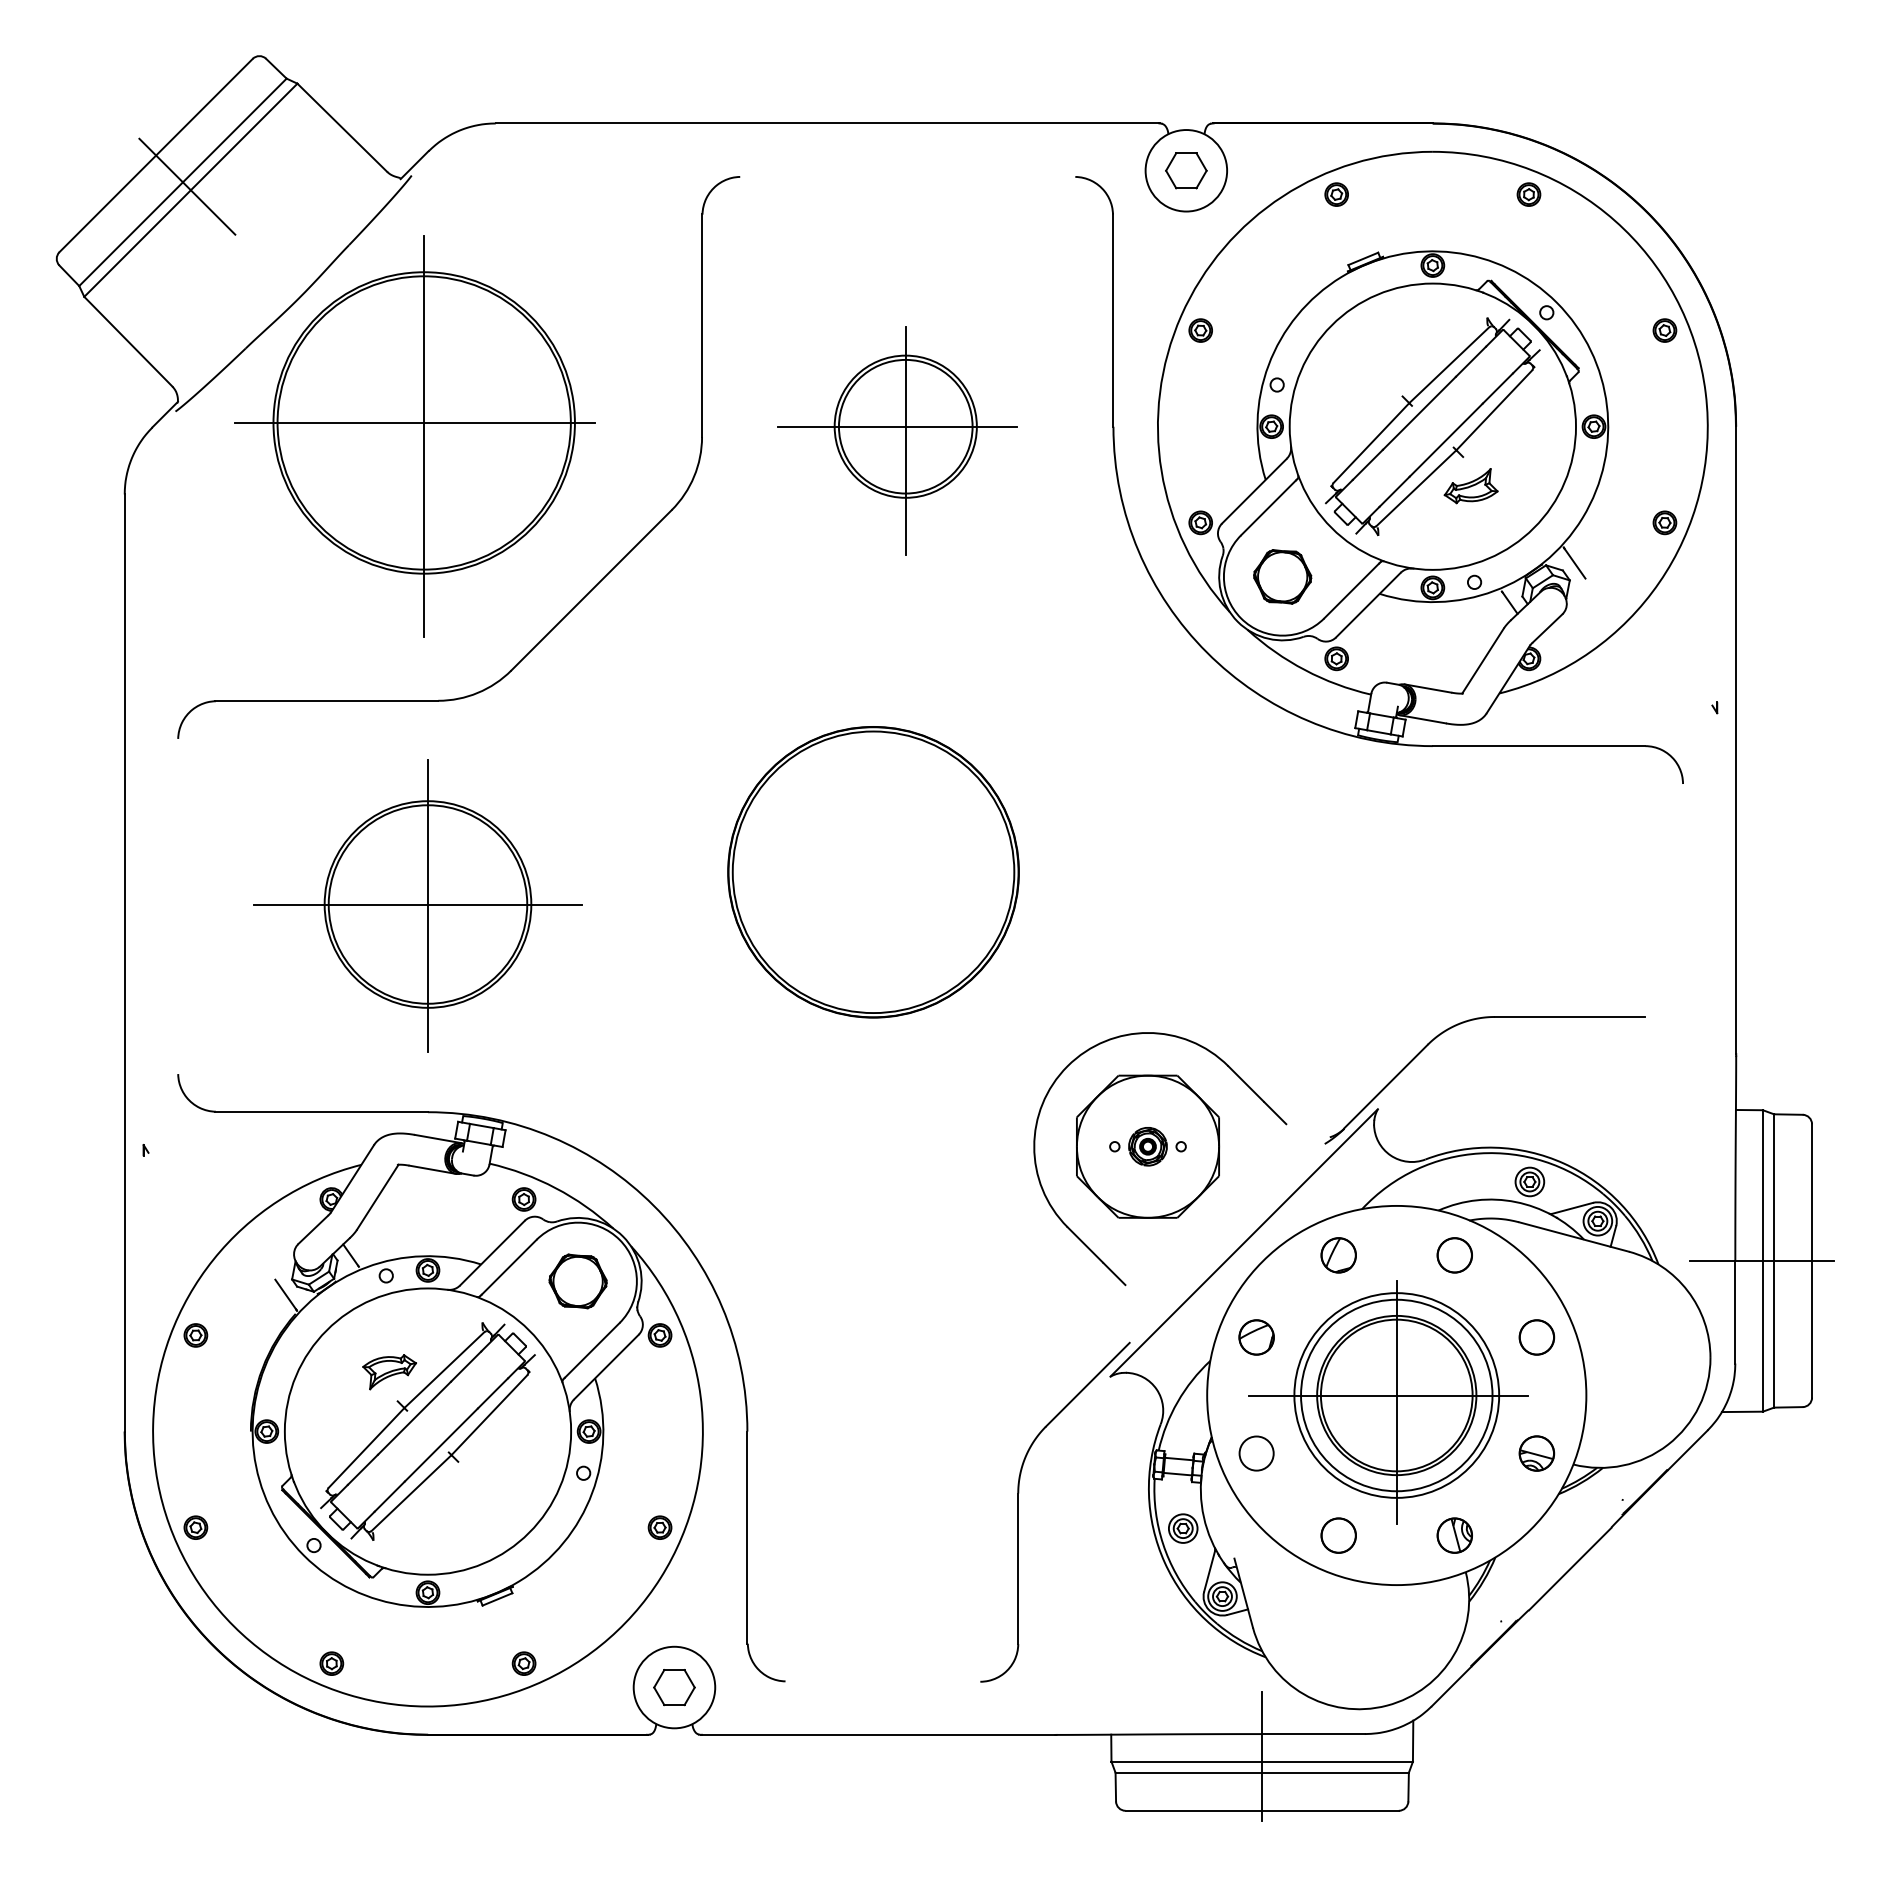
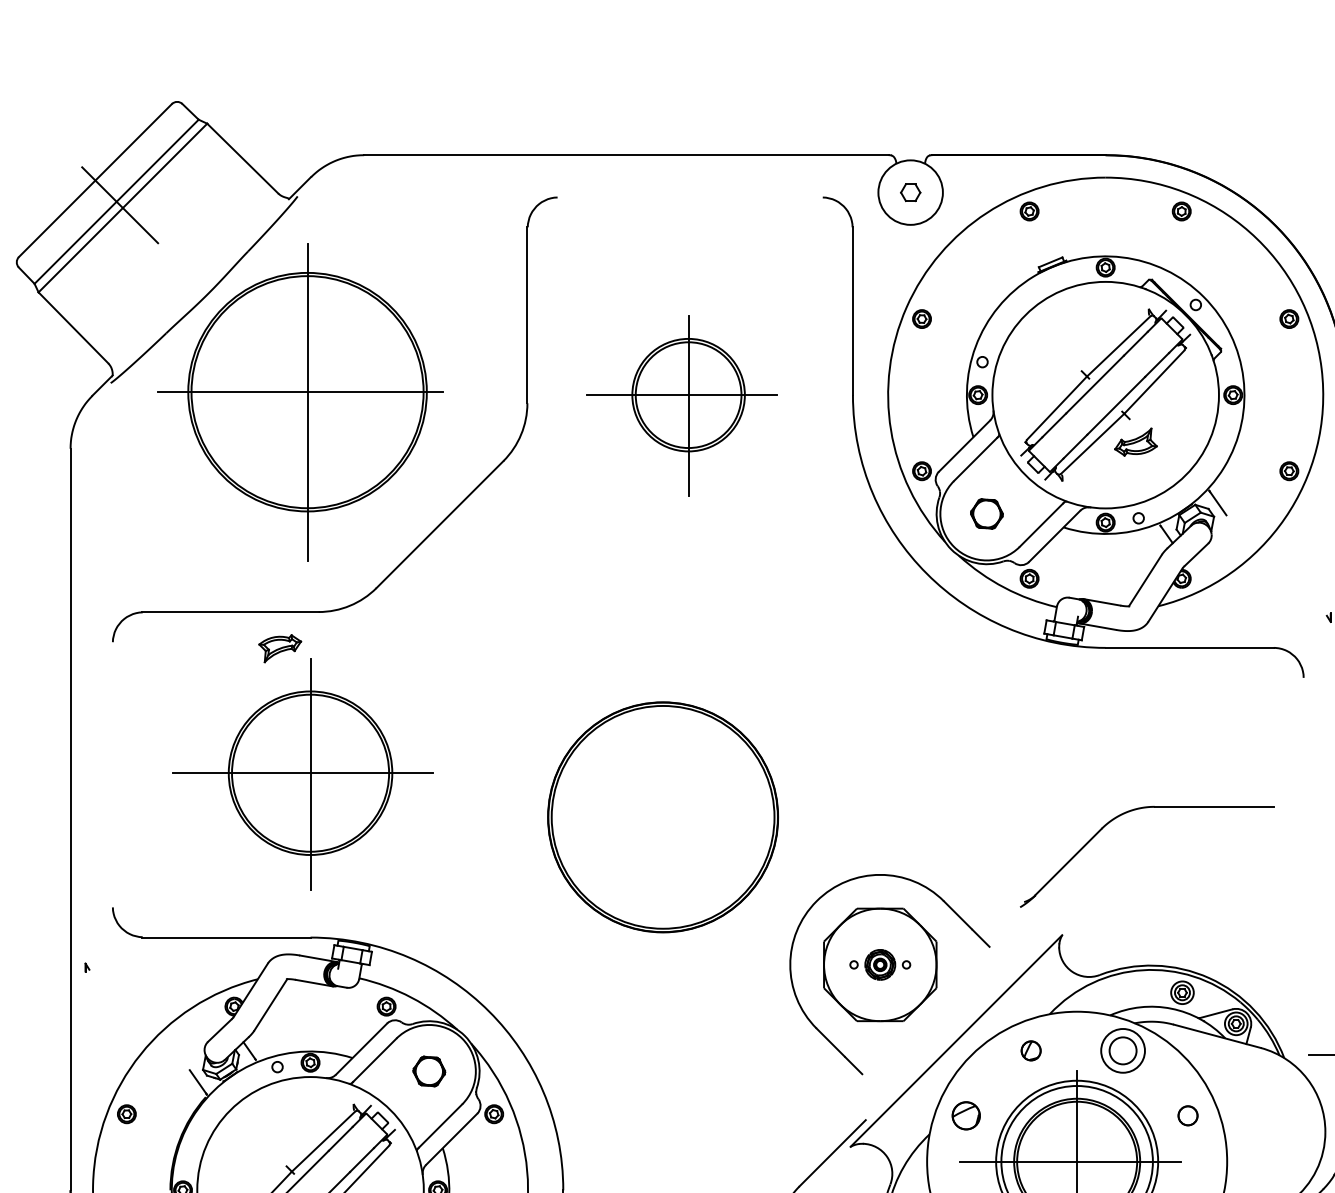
part: (1186, 170) -> (910, 192), size x0.6
part: (1282, 576) -> (986, 513), size x0.7
part: (873, 872) -> (663, 817), moved
part: (1470, 1021) -> (1135, 810), moved
part: (1338, 1255) -> (1031, 1050), size x0.7
circle: (1454, 1255) -> (1122, 1050), size x1.6
part: (577, 1281) -> (428, 1071), size x0.7
part: (1536, 1337) -> (1187, 1115), size x0.7
part: (389, 1372) -> (280, 648), moved

